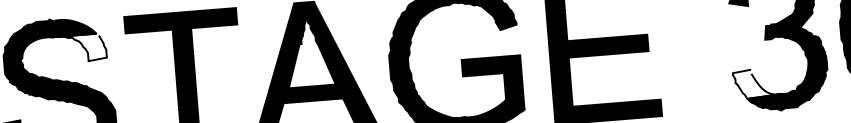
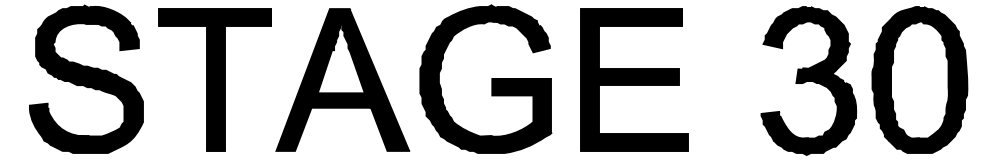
fill: (78, 48) -> (111, 36), added
fill: (756, 82) -> (784, 125), added

